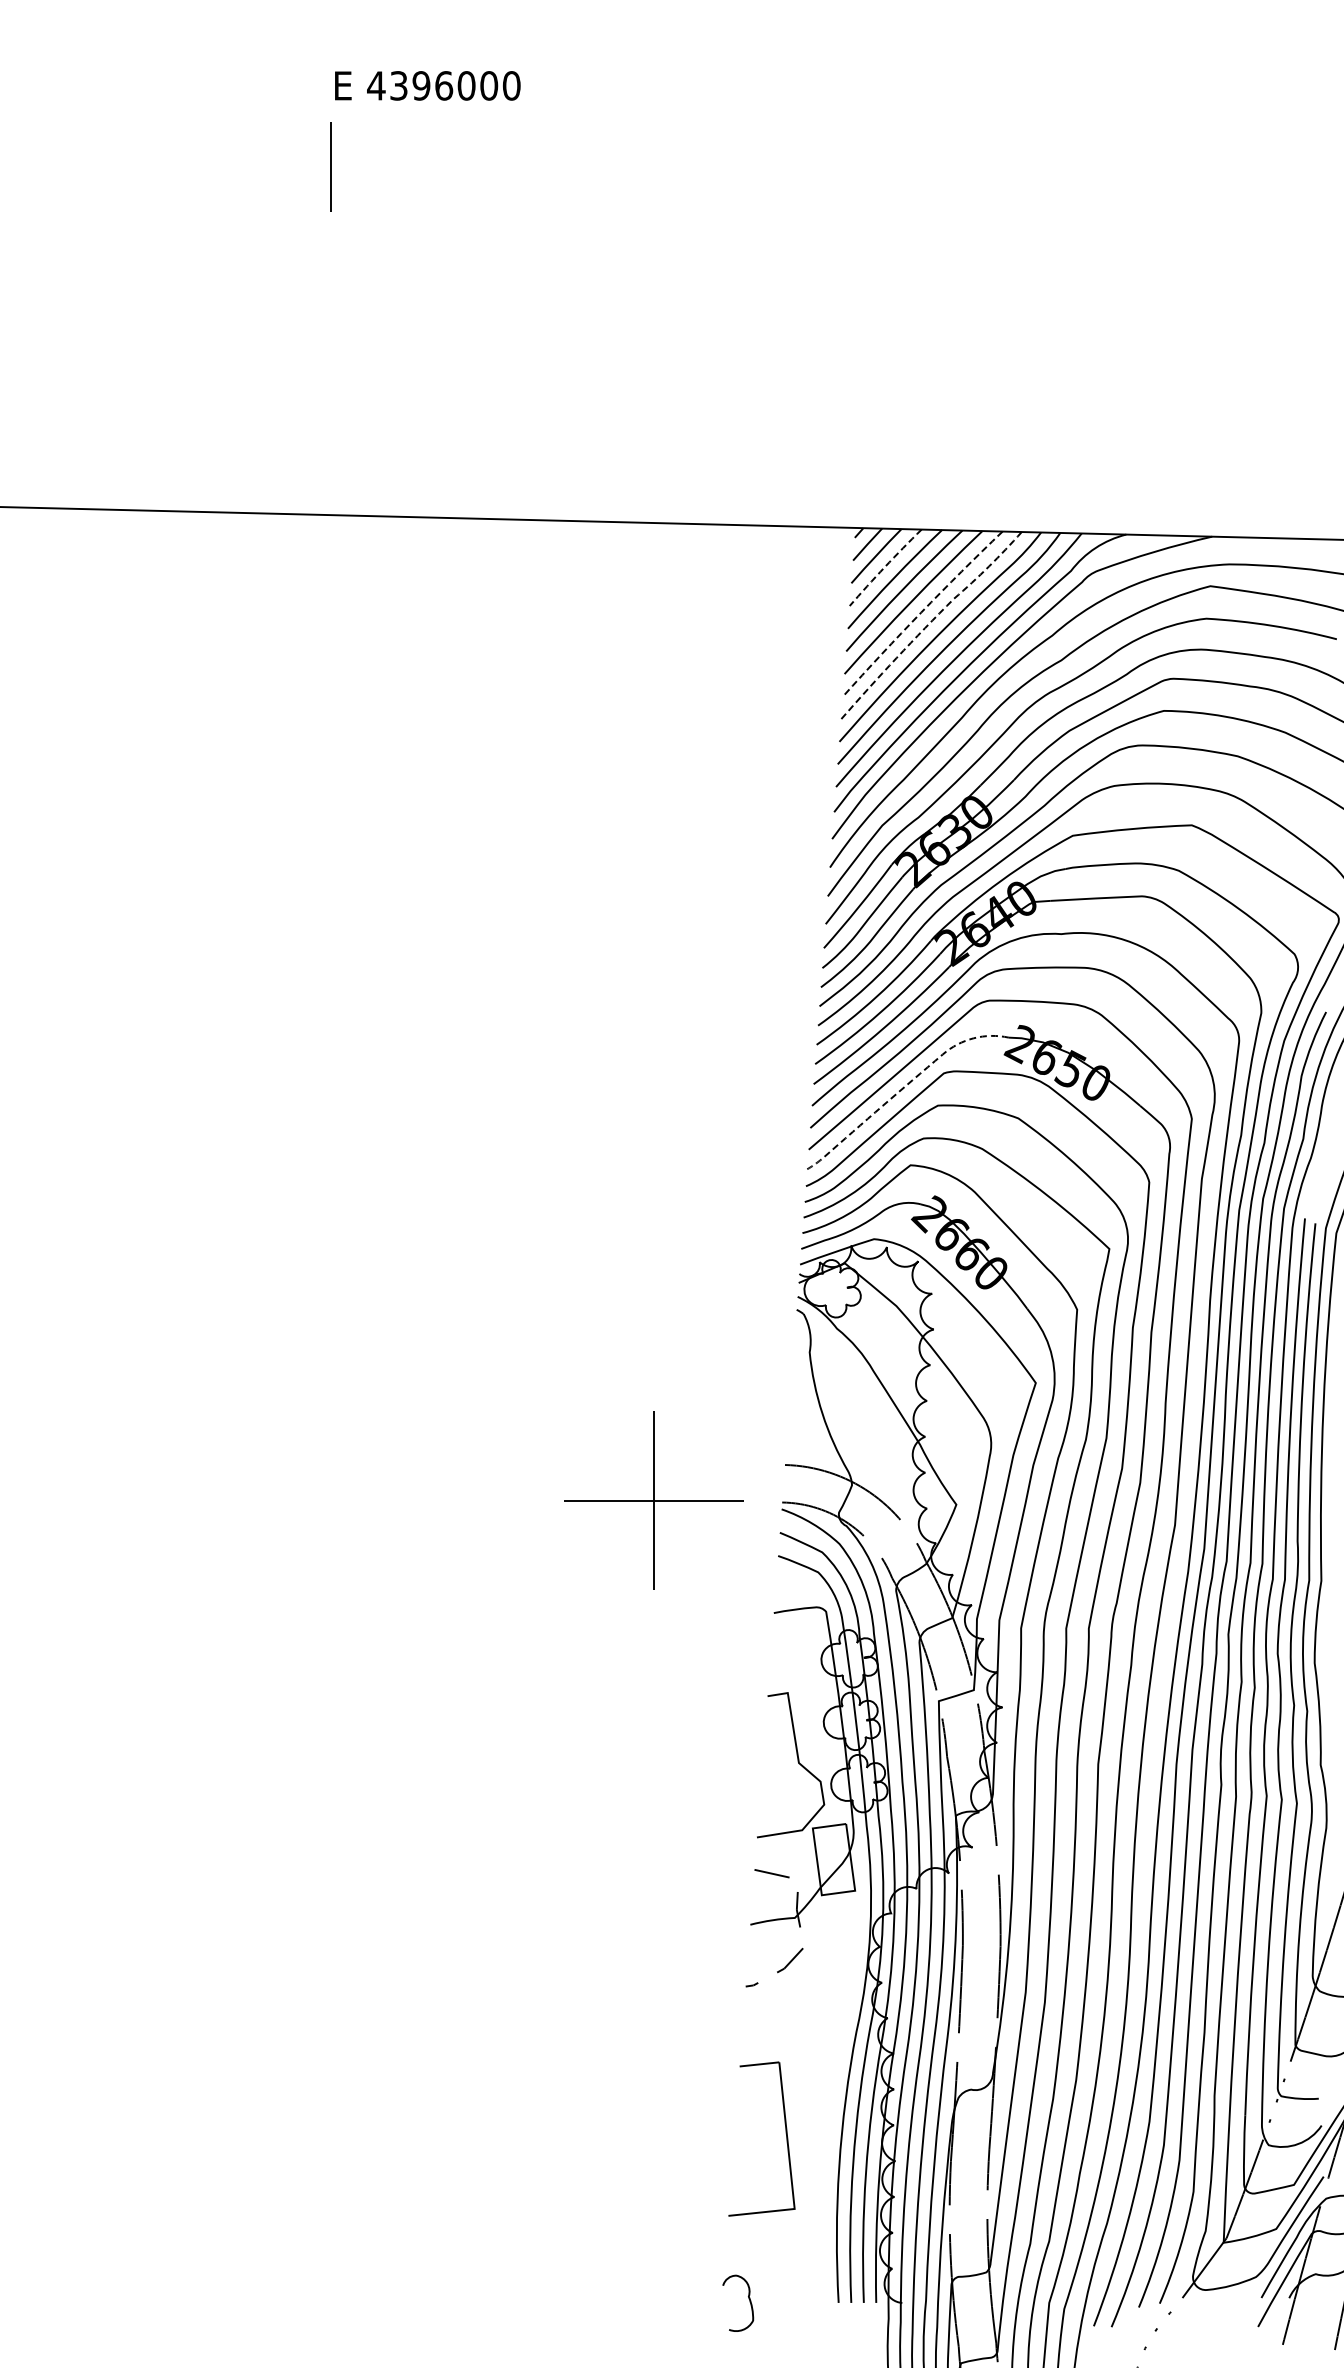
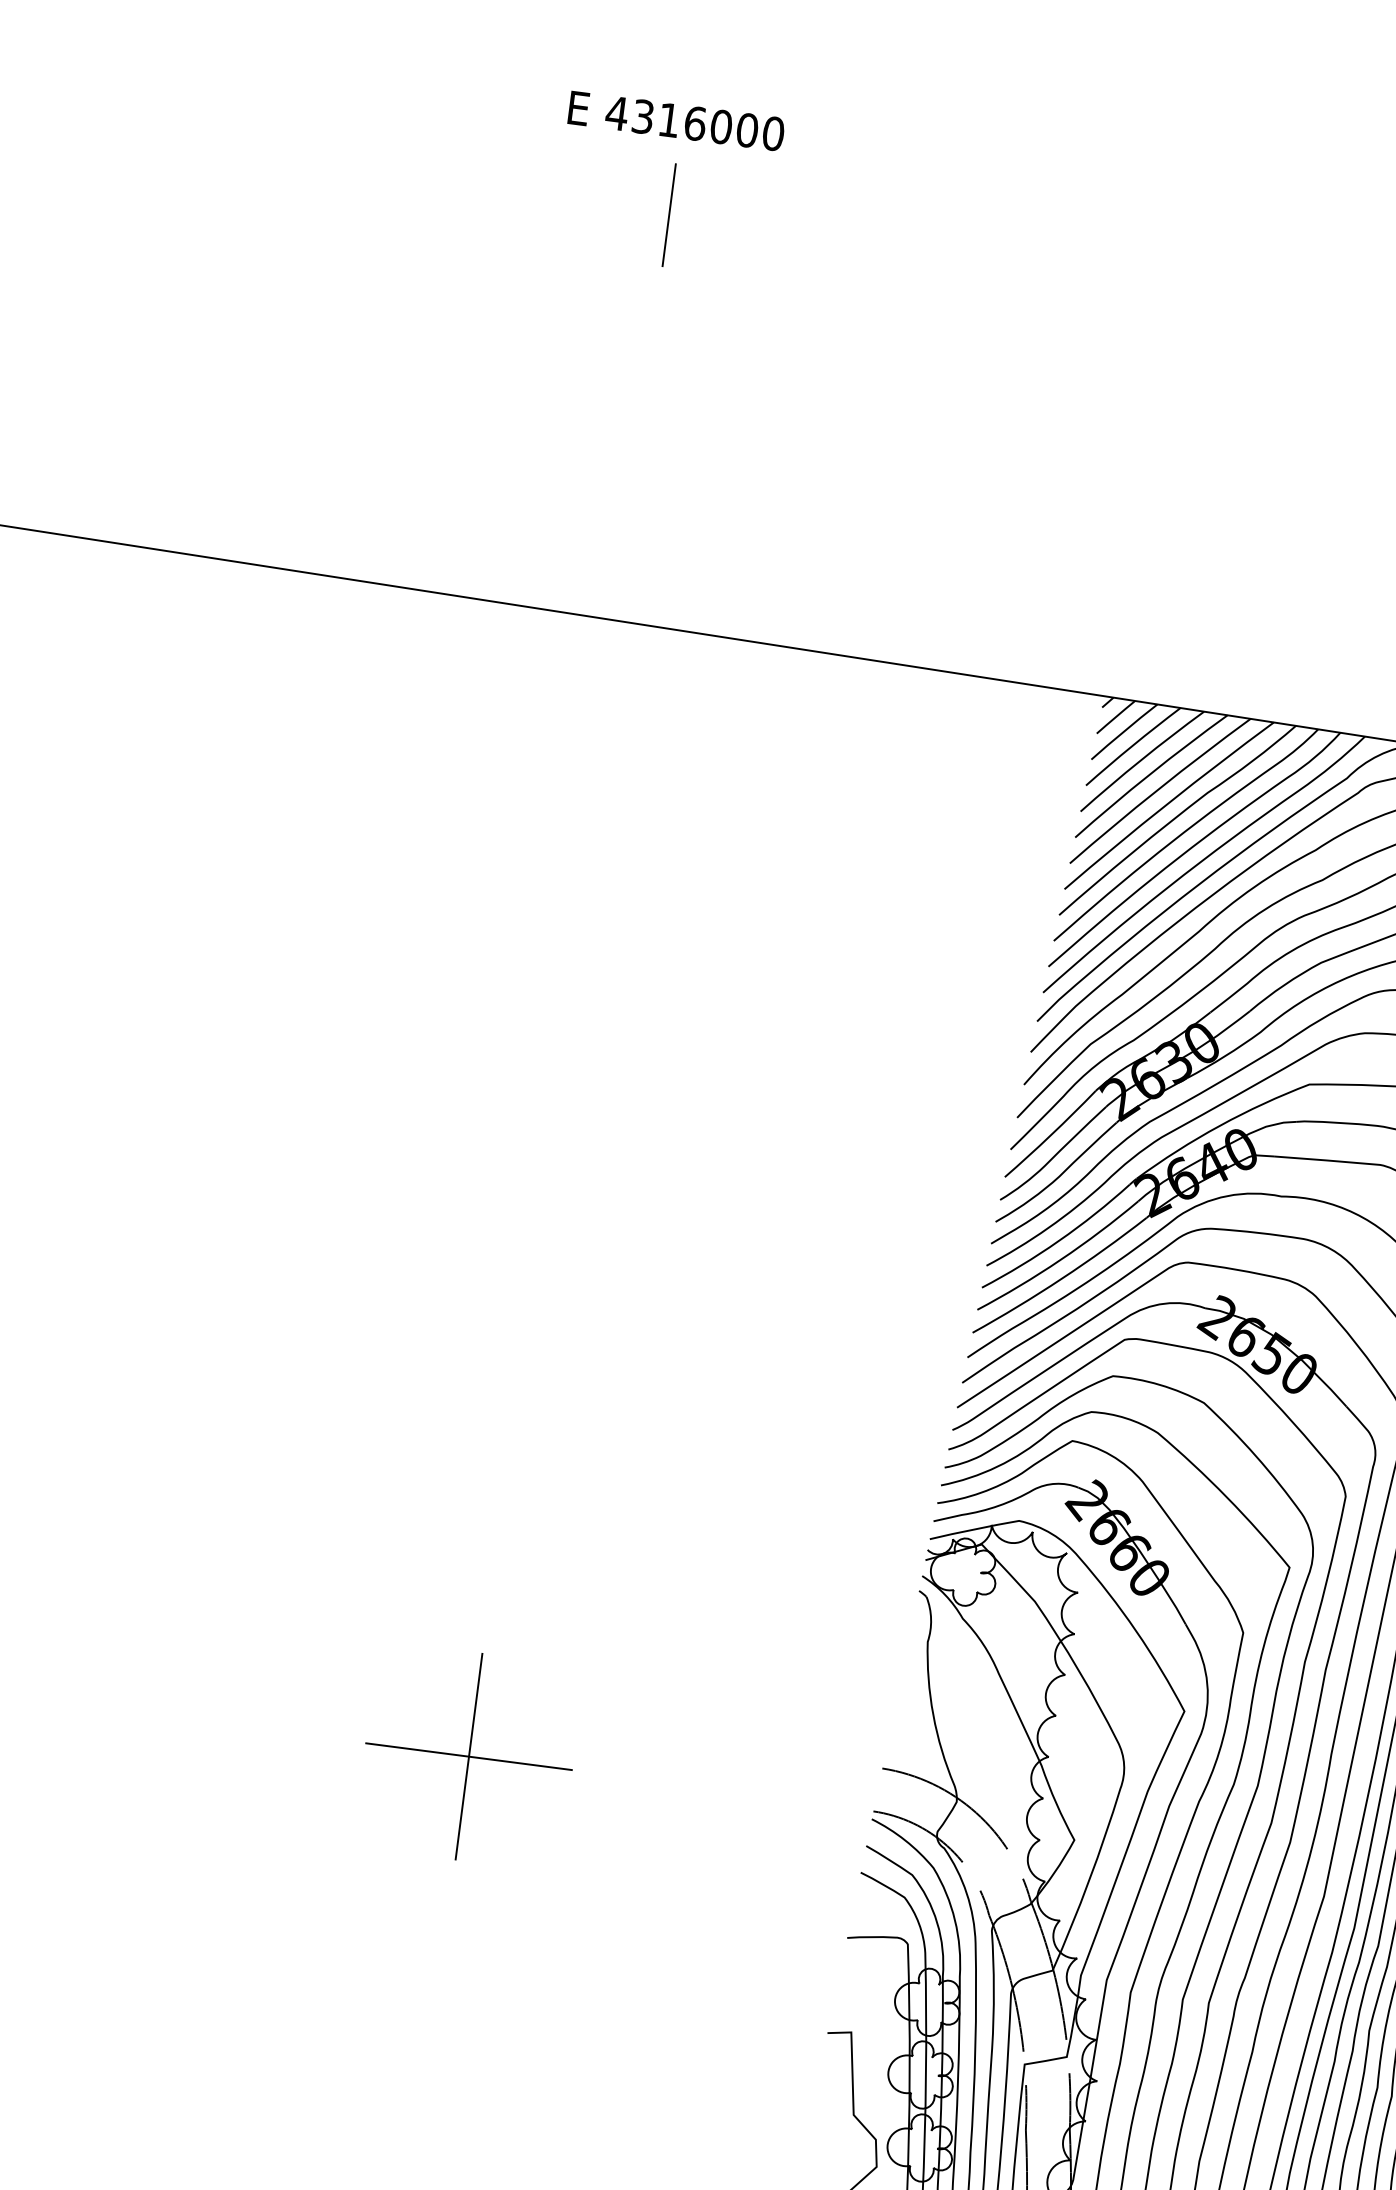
text: (421, 85) -> (669, 119), 4396000 -> 4316000
line: (330, 166) -> (668, 214), moved
line: (884, 567) -> (1131, 746), dashed -> solid
line: (921, 612) -> (1168, 803), dashed -> solid
line: (929, 623) -> (1175, 817), dashed -> solid
line: (902, 1088) -> (1074, 1351), dashed -> solid
part: (653, 1500) -> (468, 1756), moved

